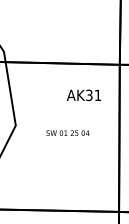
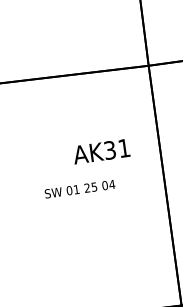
text: (83, 95) -> (100, 151), moved

